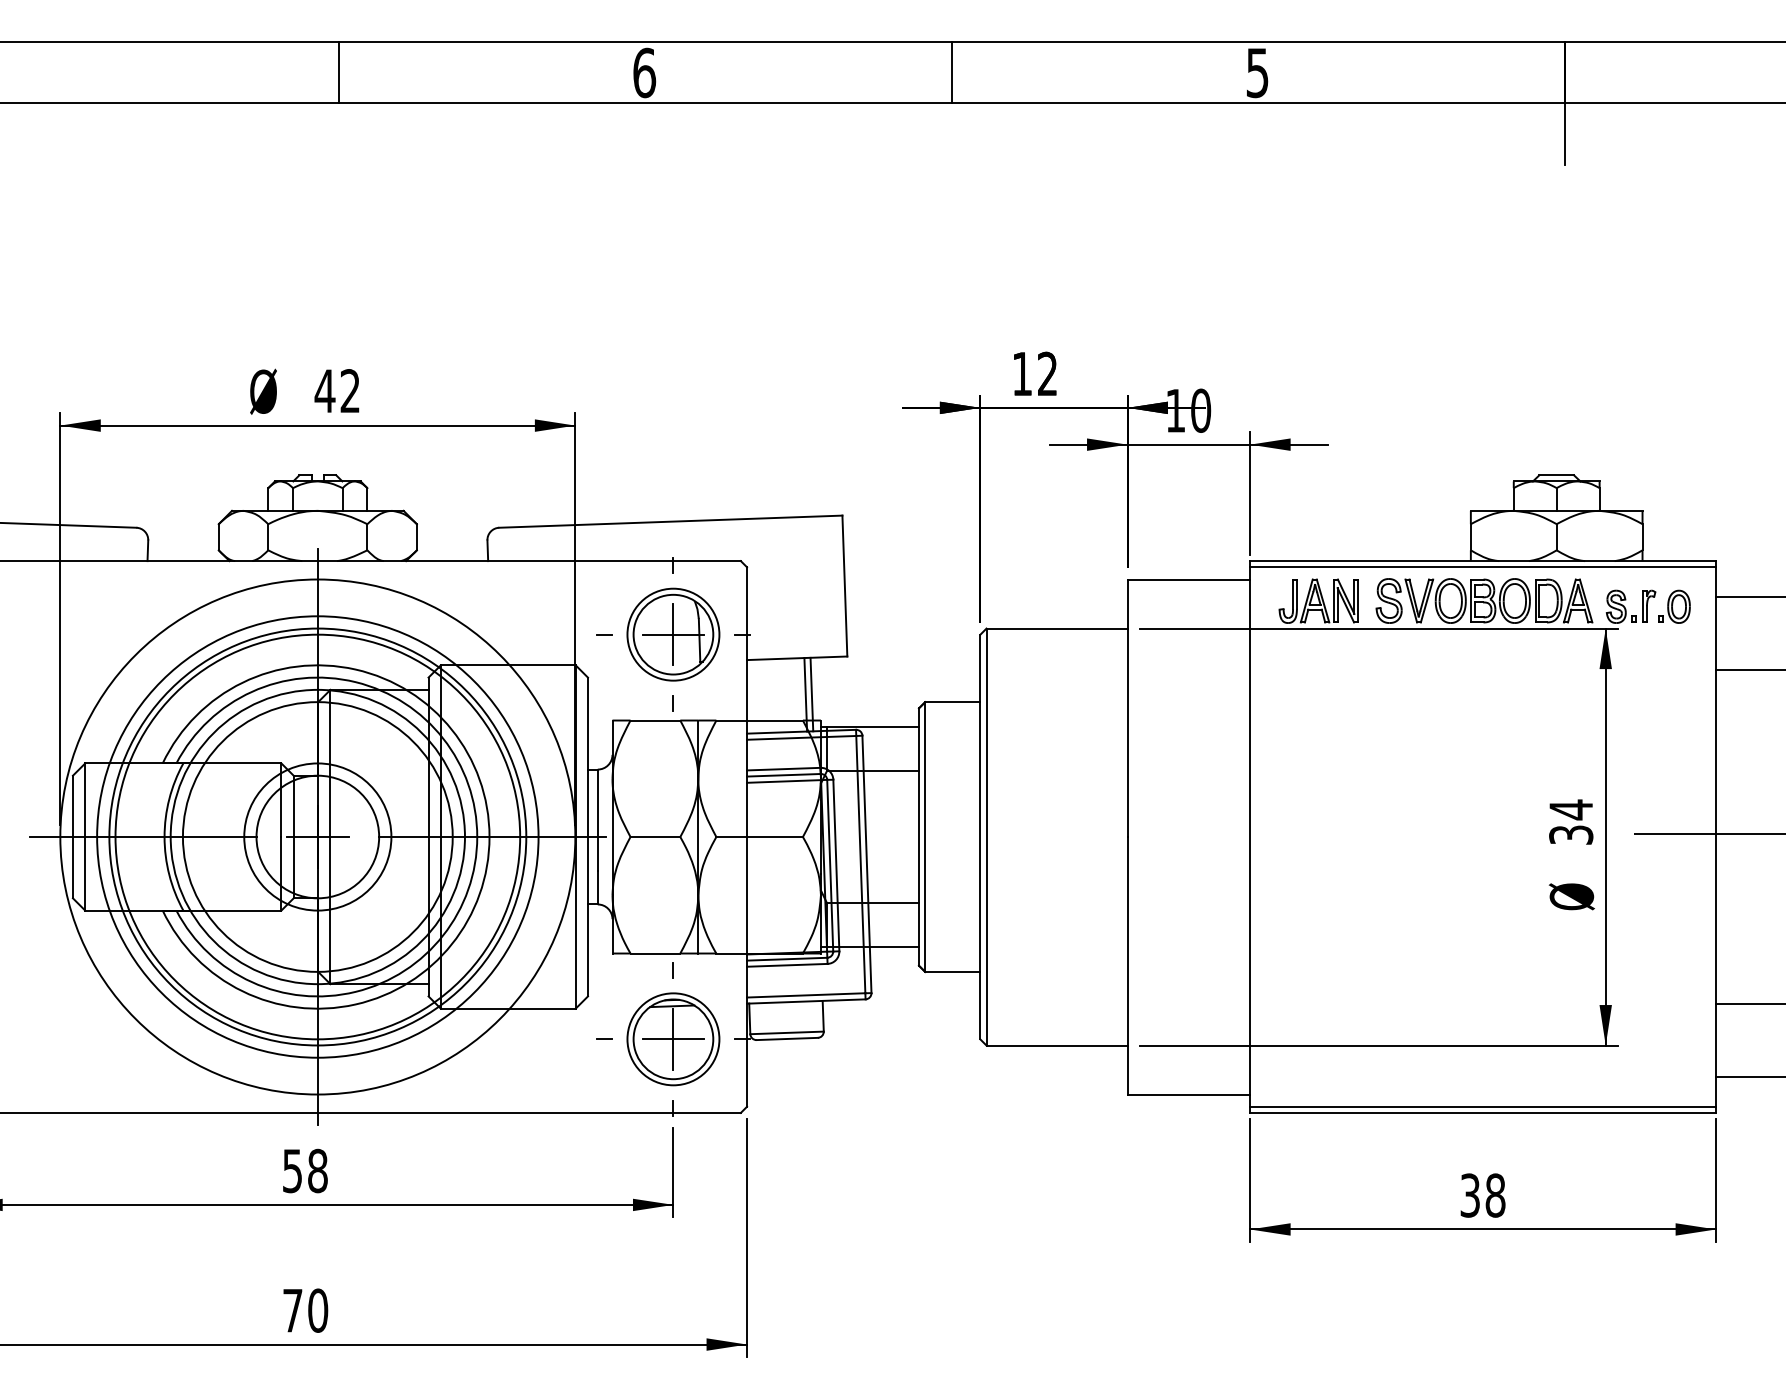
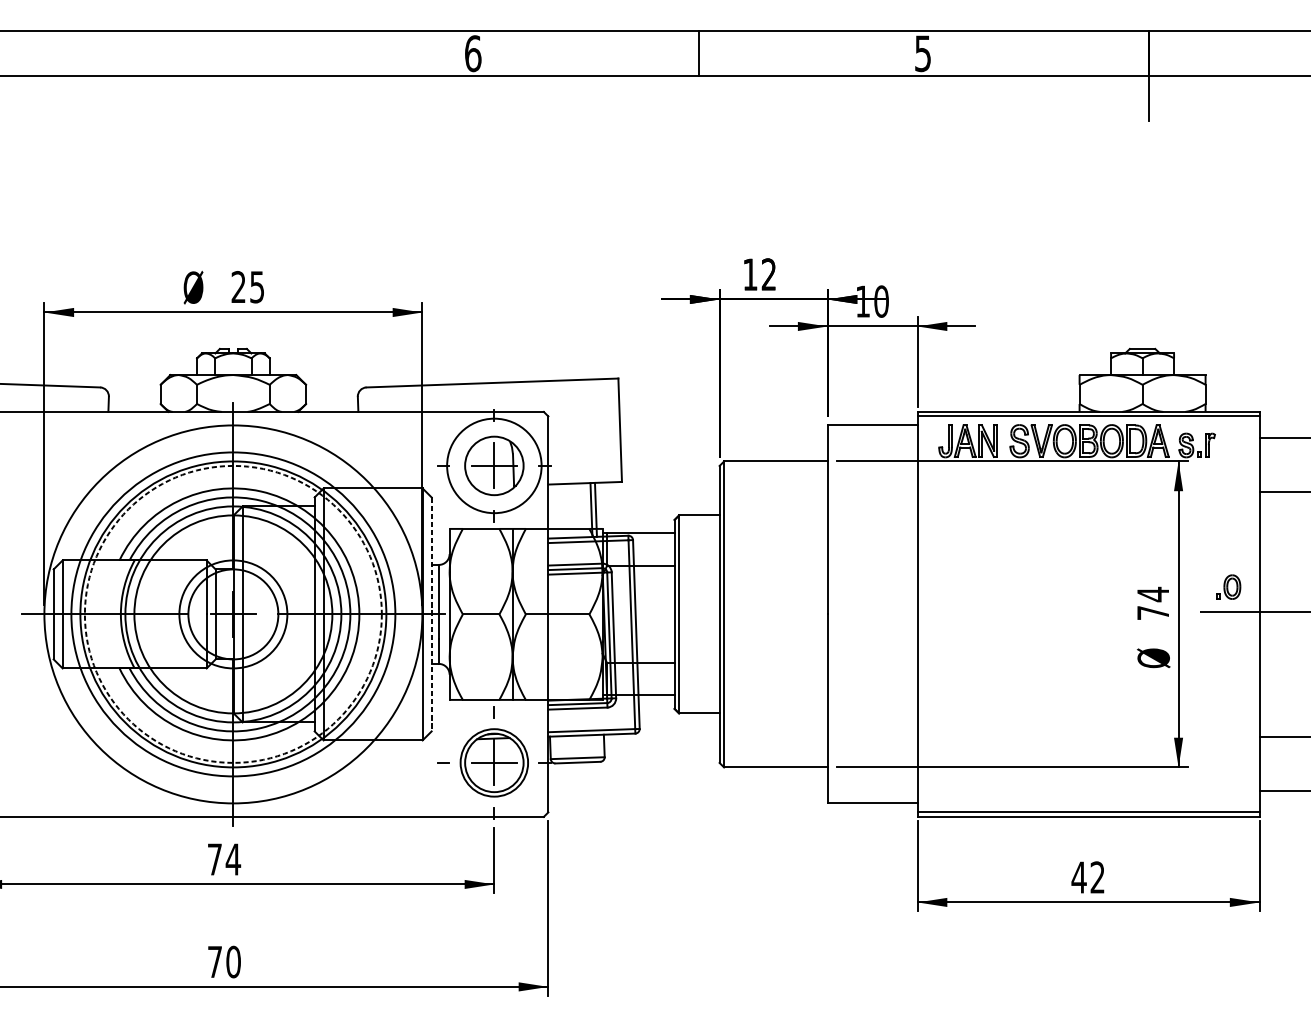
line: (338, 72) -> (248, 53), removed
text: (336, 391) -> (247, 287), 42 -> 25
part: (1674, 606) -> (1229, 586), moved
circle: (673, 634) -> (494, 465), size x1.4
text: (1571, 834) -> (1153, 612), 34 -> 74
circle: (317, 836) -> (233, 614), solid -> dashed
line: (587, 837) -> (431, 614), solid -> dashed
text: (305, 1170) -> (224, 859), 58 -> 74
text: (1482, 1195) -> (1088, 877), 38 -> 42

